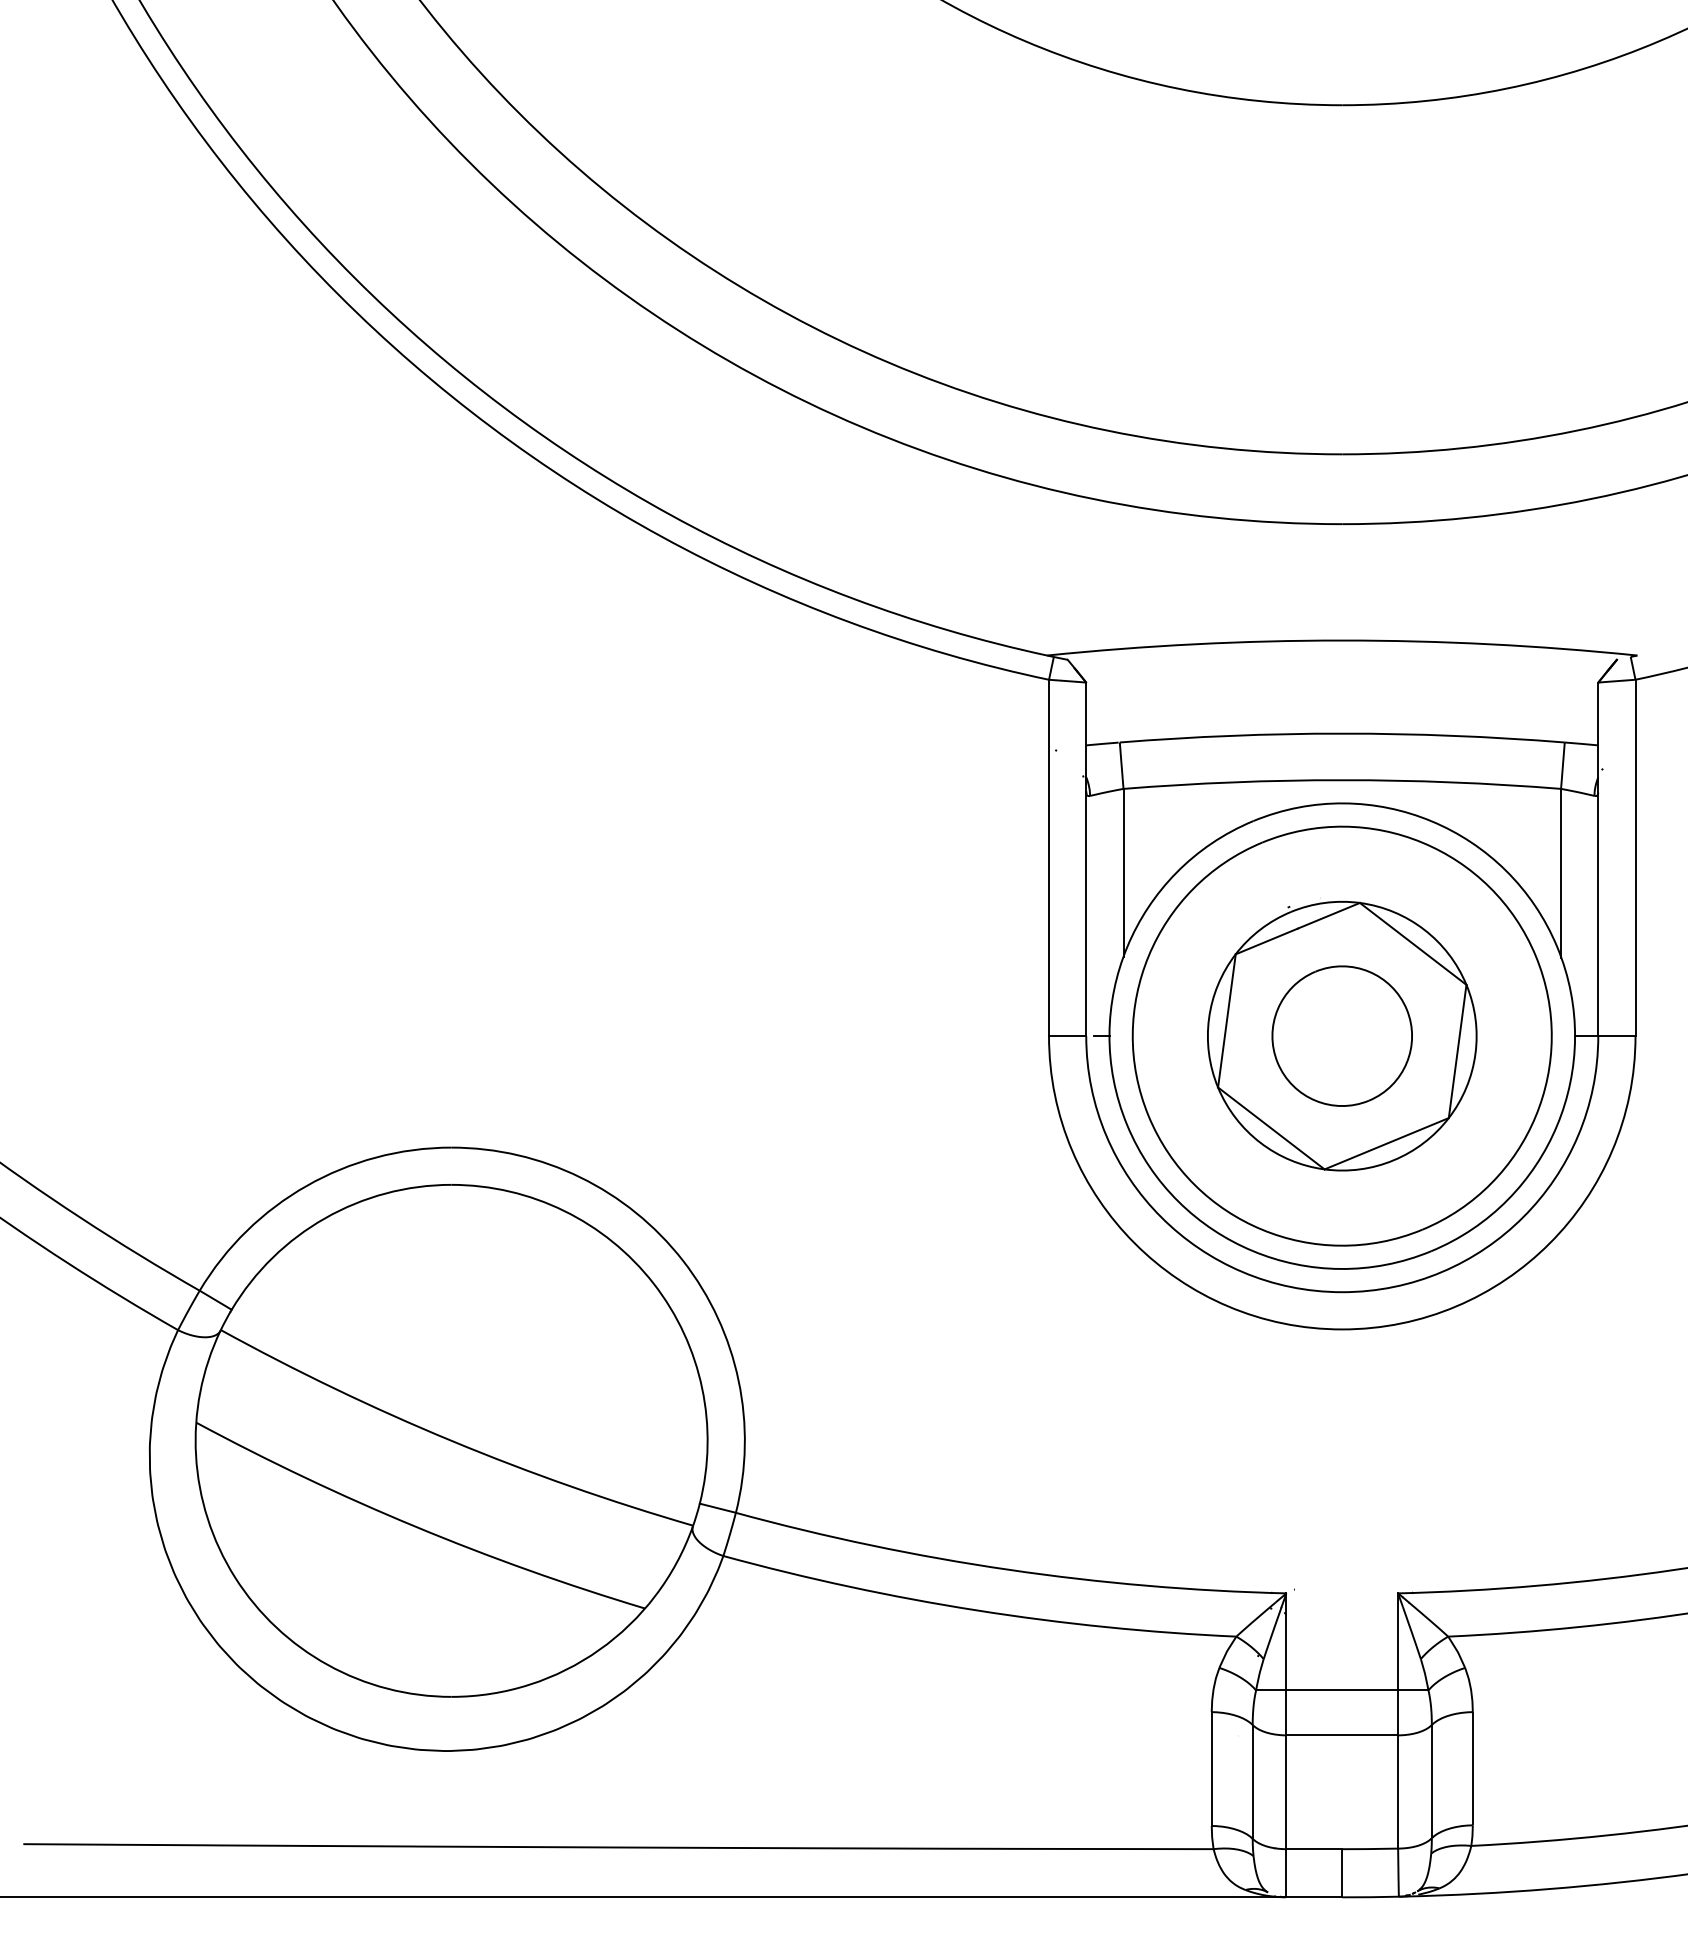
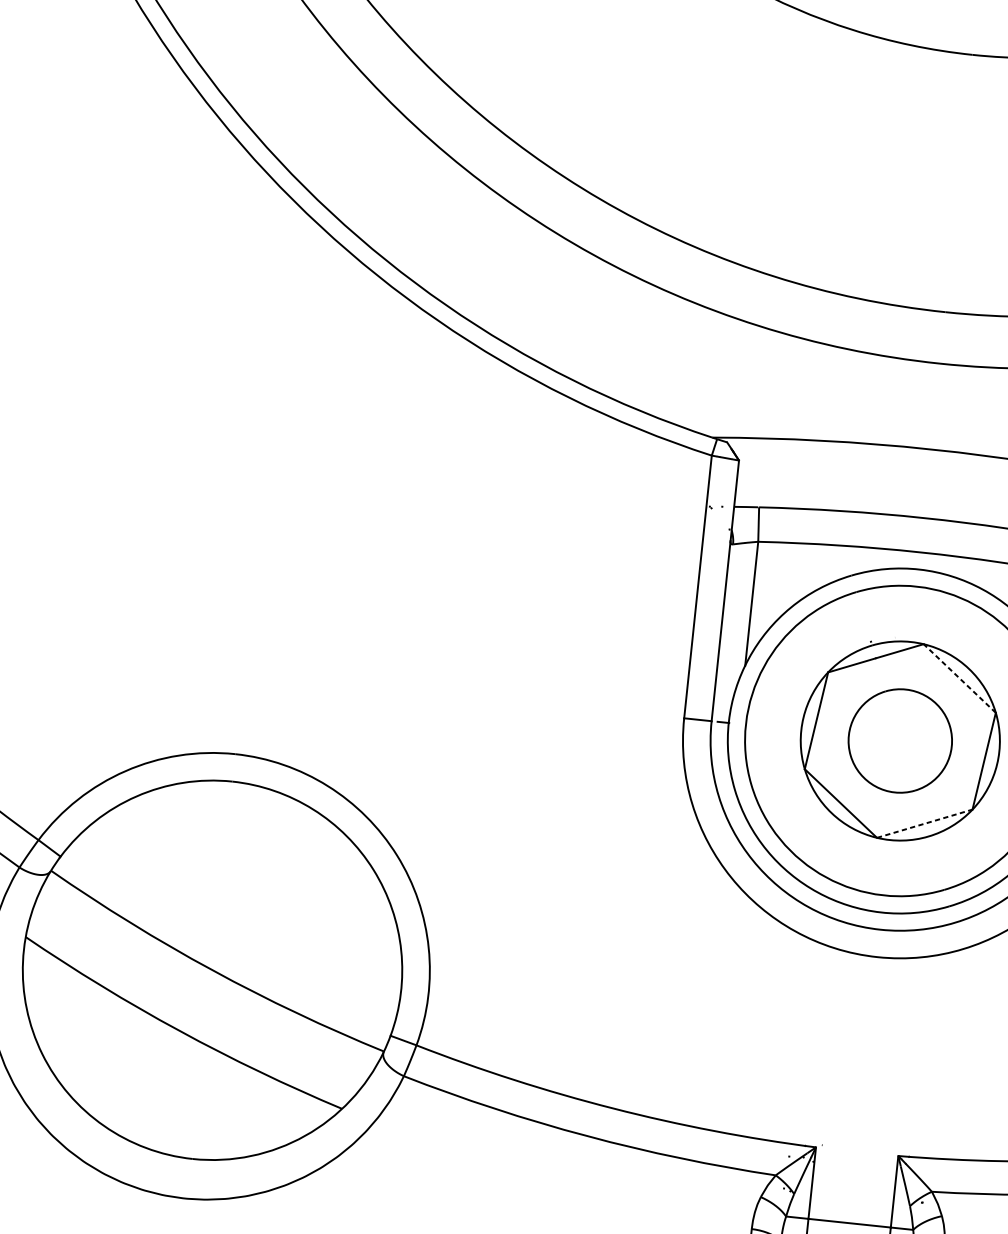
line: (1412, 943) -> (959, 678), solid -> dashed
line: (1387, 1143) -> (925, 823), solid -> dashed

